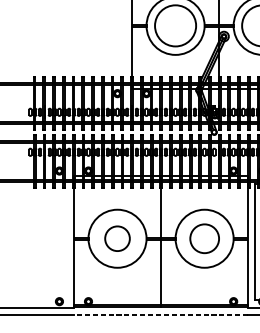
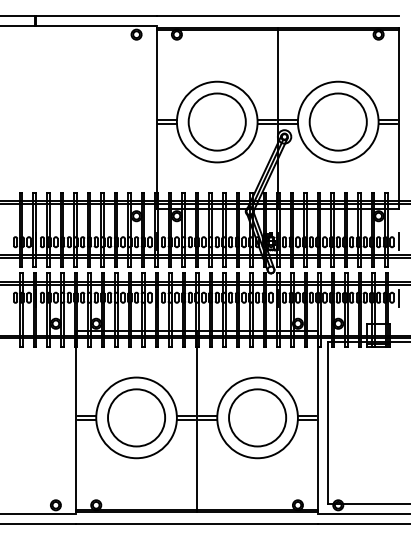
circle: (117, 238) -> (136, 417), size x1.67
circle: (204, 238) -> (257, 417), size x1.43
line: (160, 314) -> (196, 523), dashed -> solid

